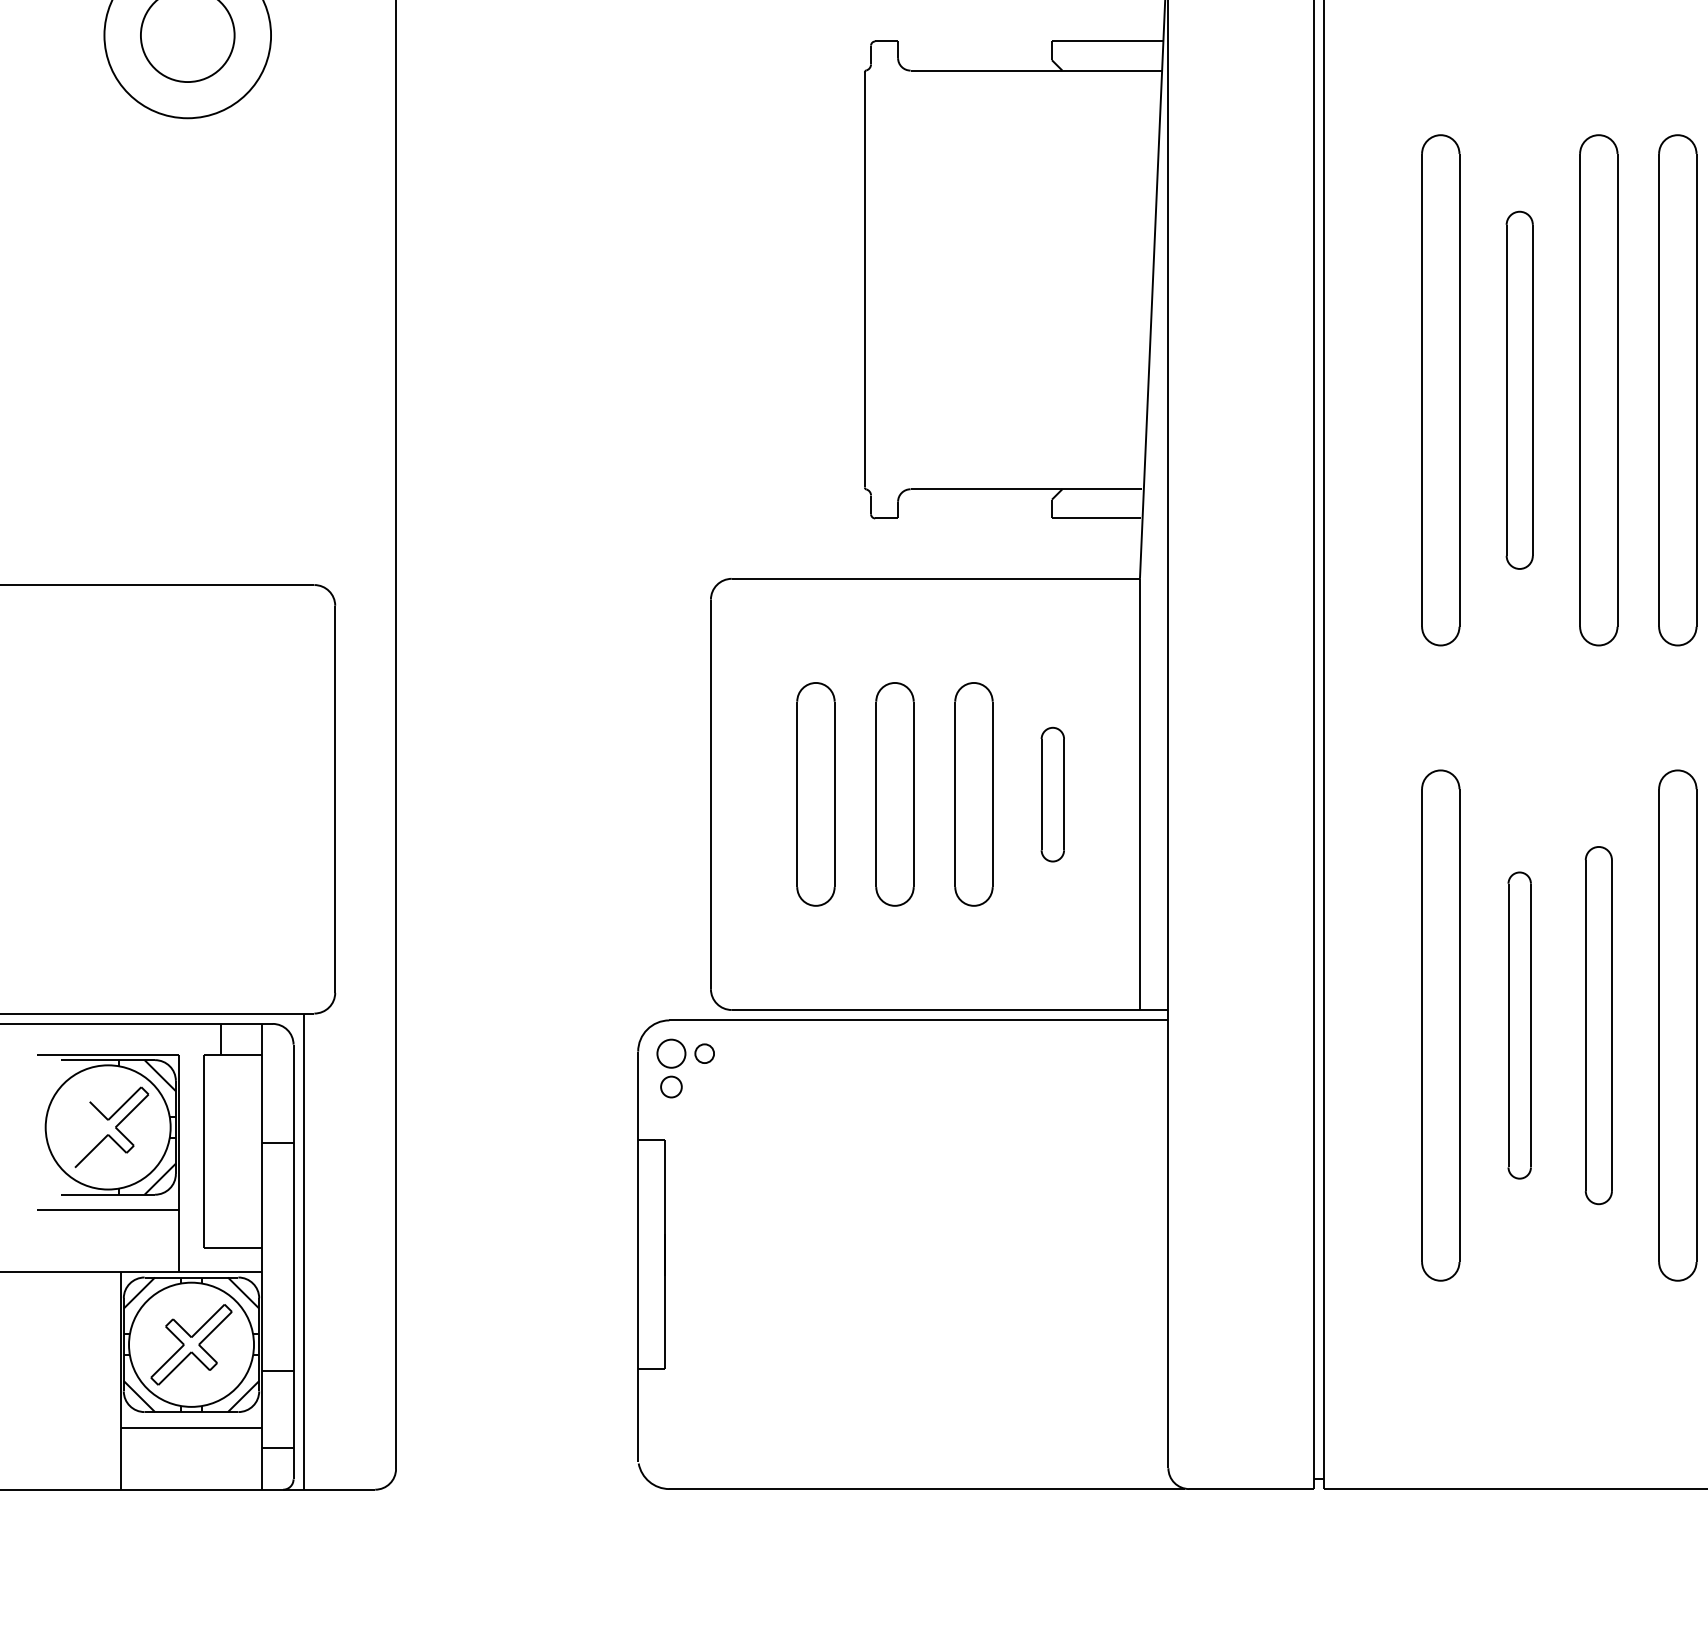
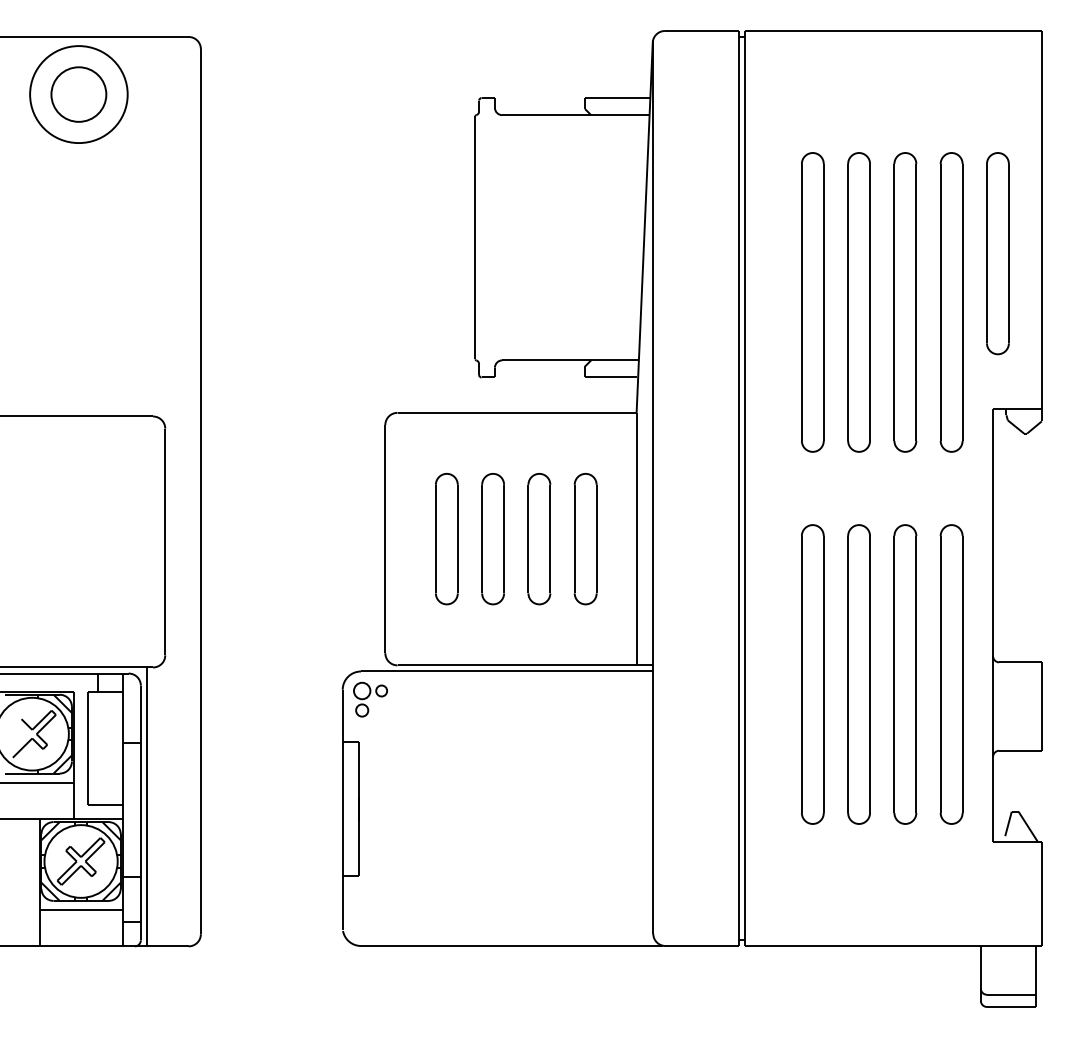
part: (1518, 390) -> (858, 302), size x1.43
part: (1052, 795) -> (585, 539), size x1.67
part: (1518, 1025) -> (858, 674), size x1.67
part: (1599, 1025) -> (905, 674), size x1.43

